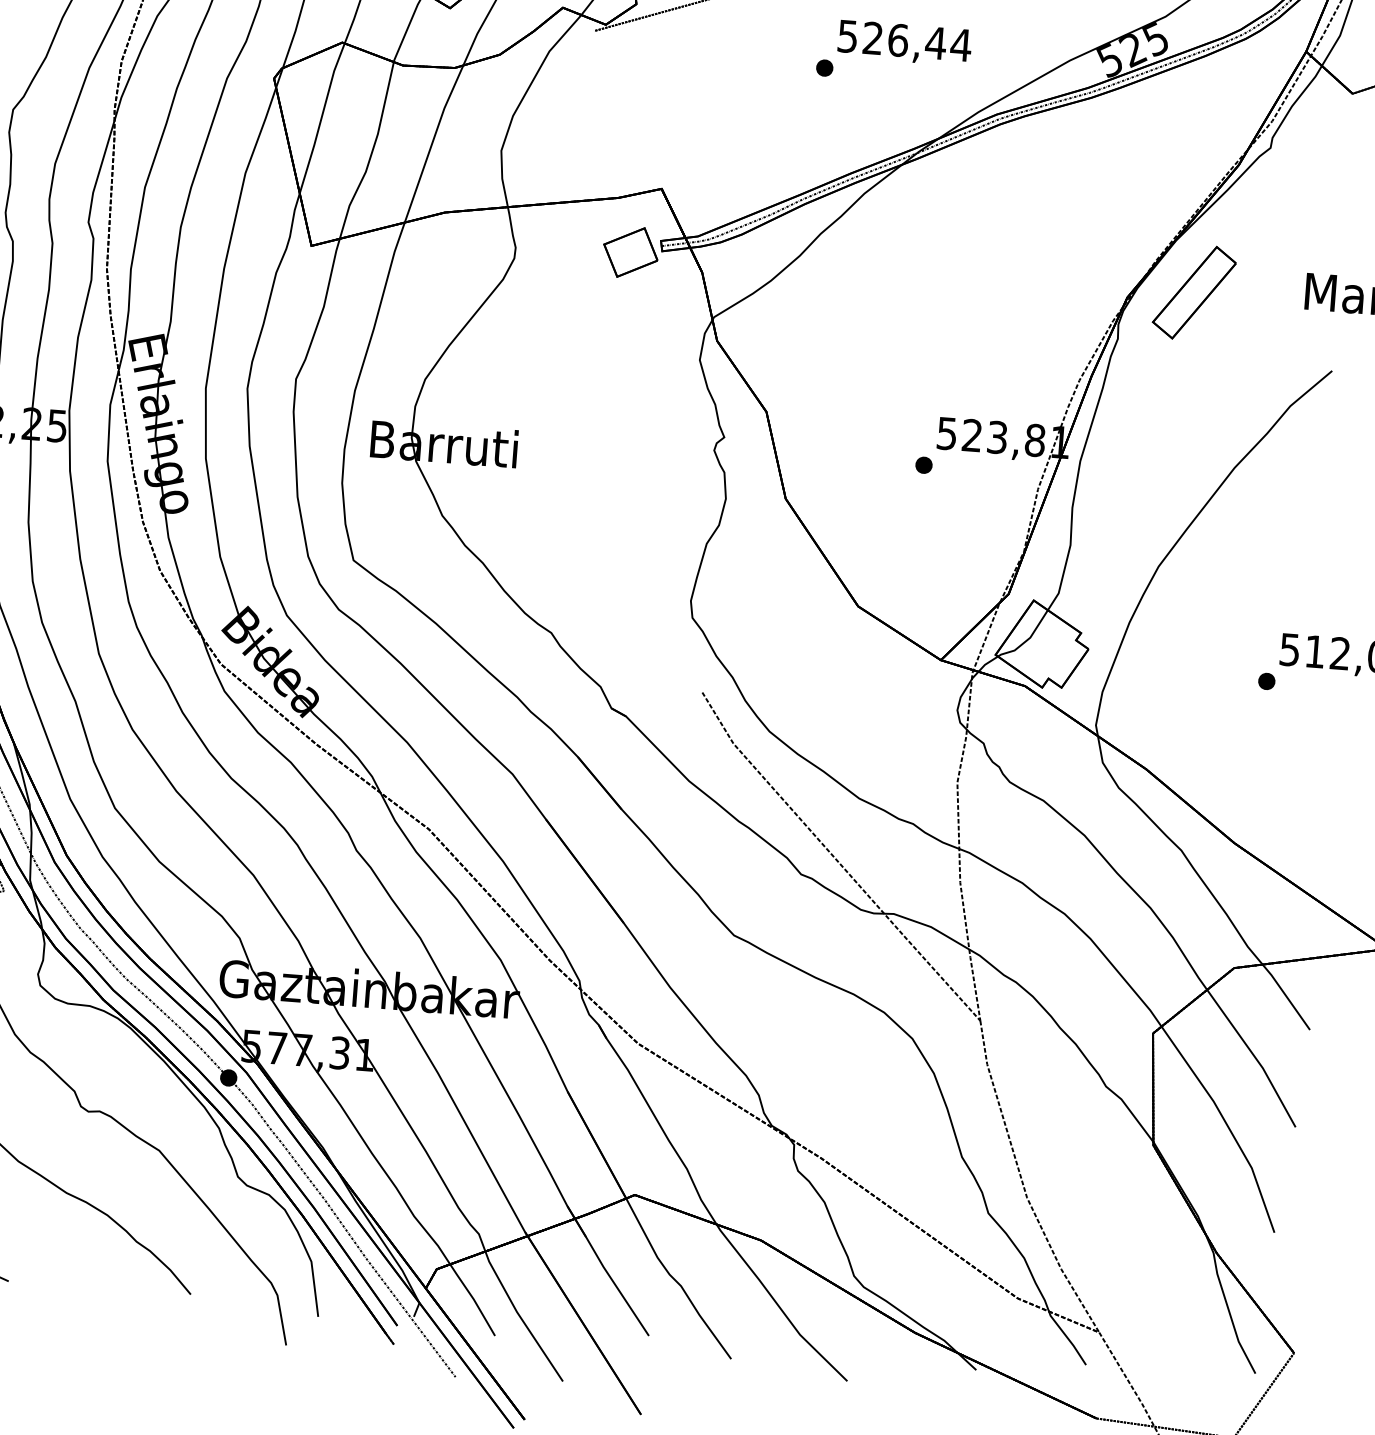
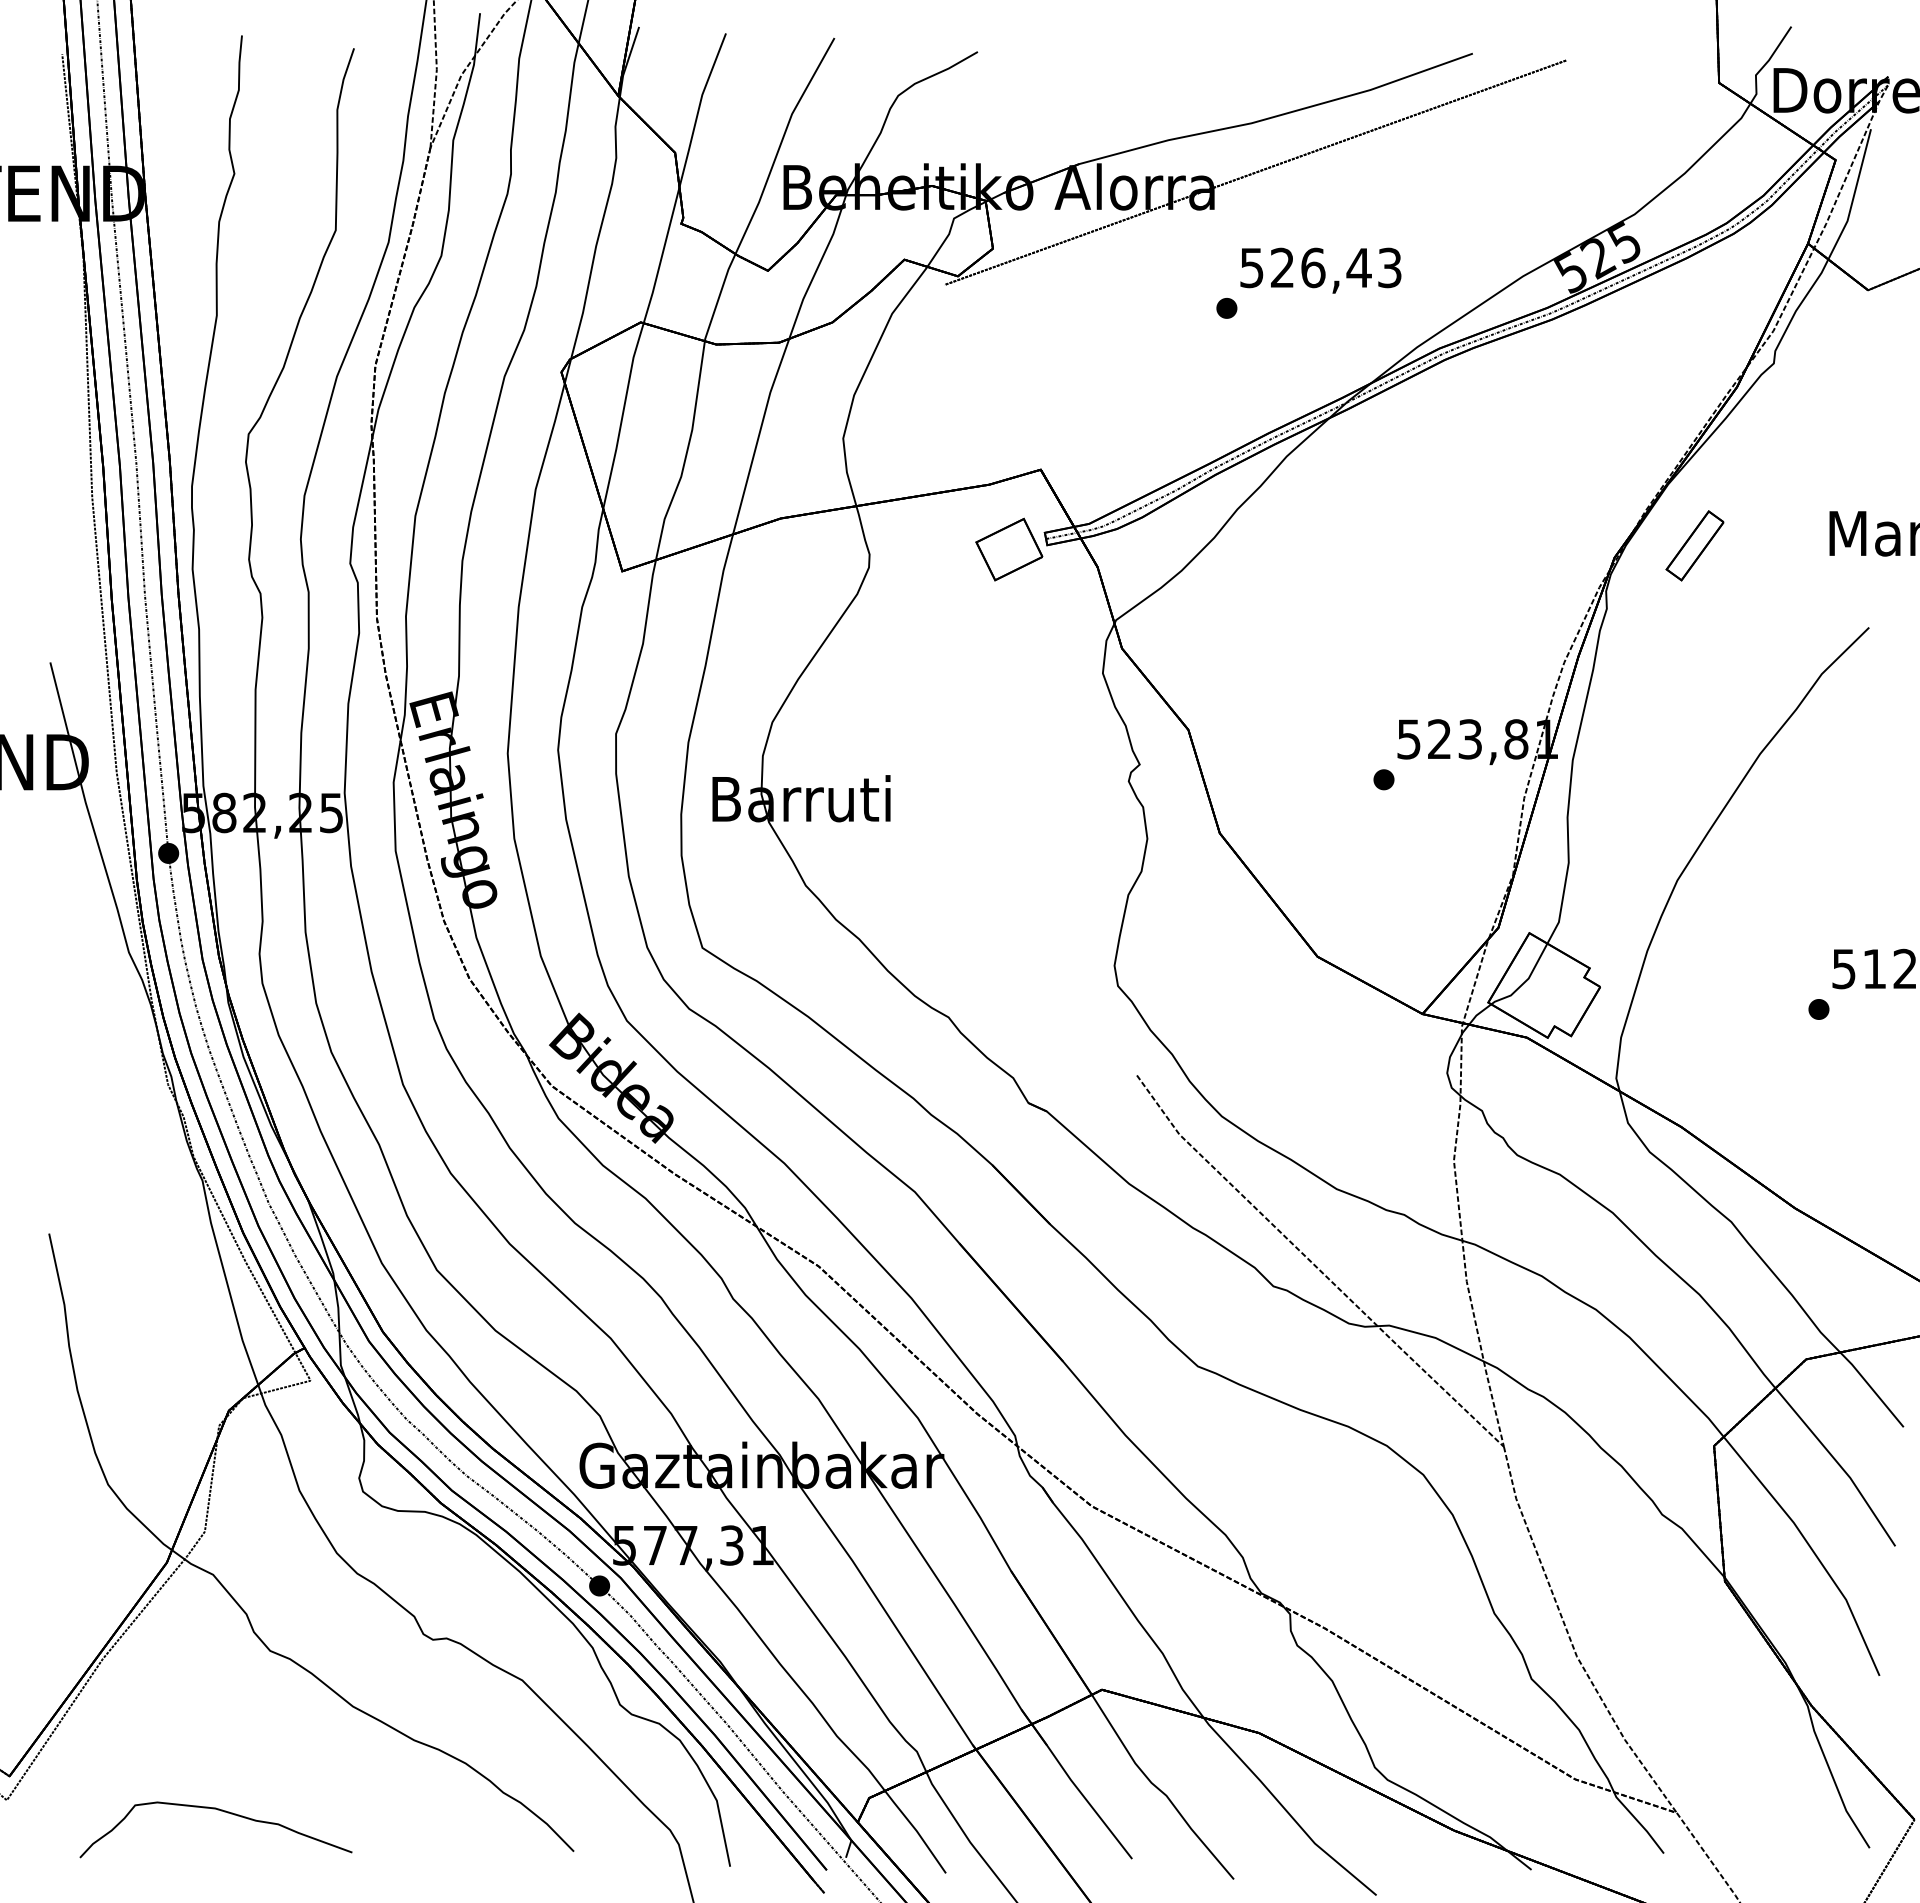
text: (960, 44) -> (1389, 267), 526,44 -> 526,43
part: (1193, 292) -> (1694, 545), size x0.6

